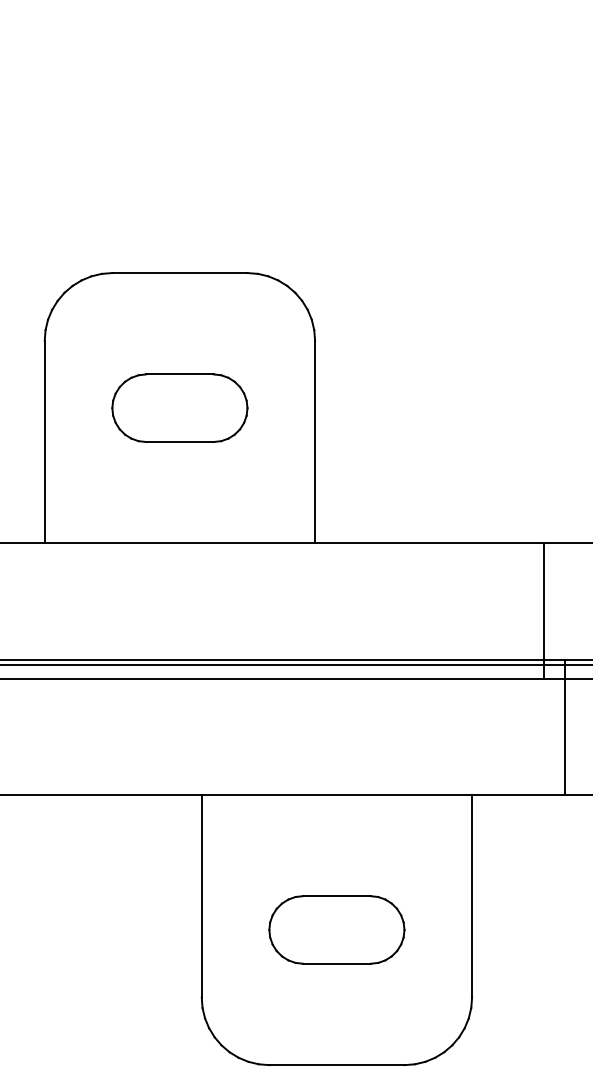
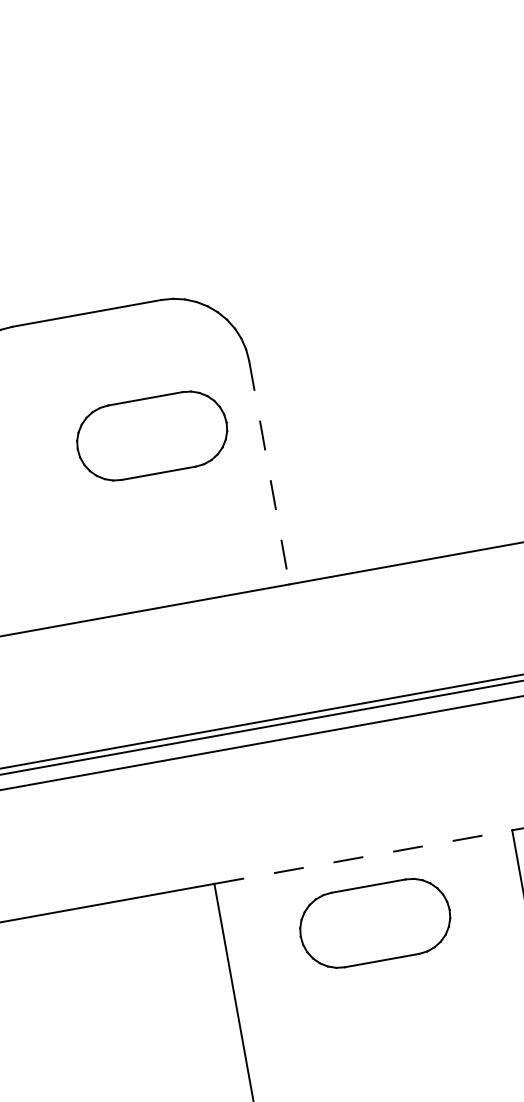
part: (179, 407) -> (151, 435), moved
line: (315, 442) -> (269, 473), solid -> dashed
line: (337, 794) -> (363, 856), solid -> dashed
part: (336, 929) -> (374, 922), moved

